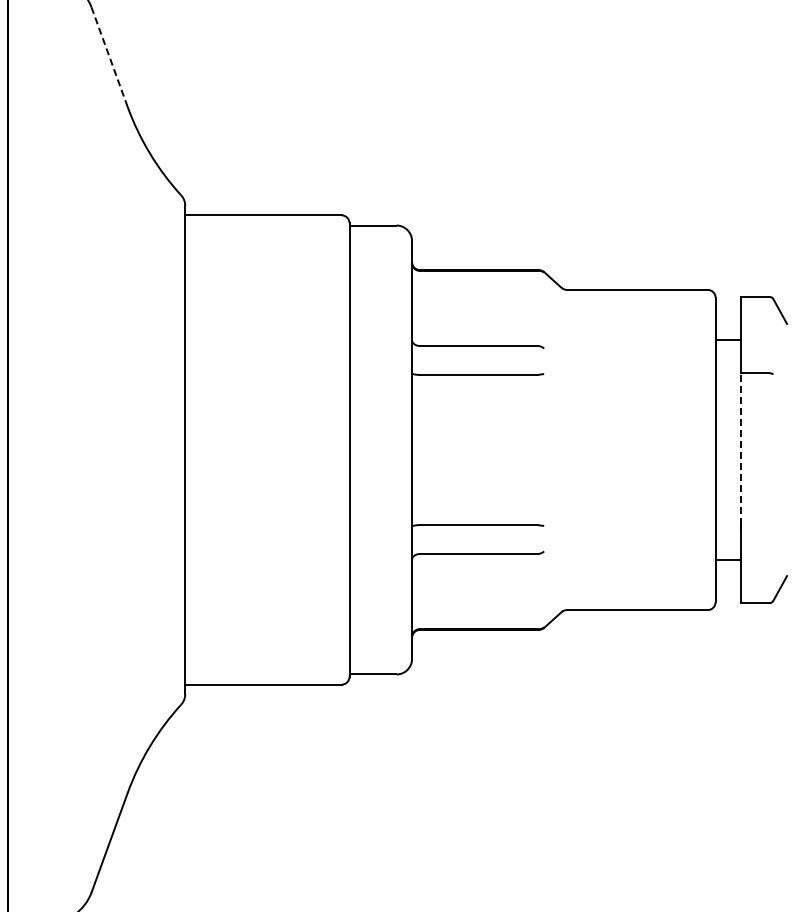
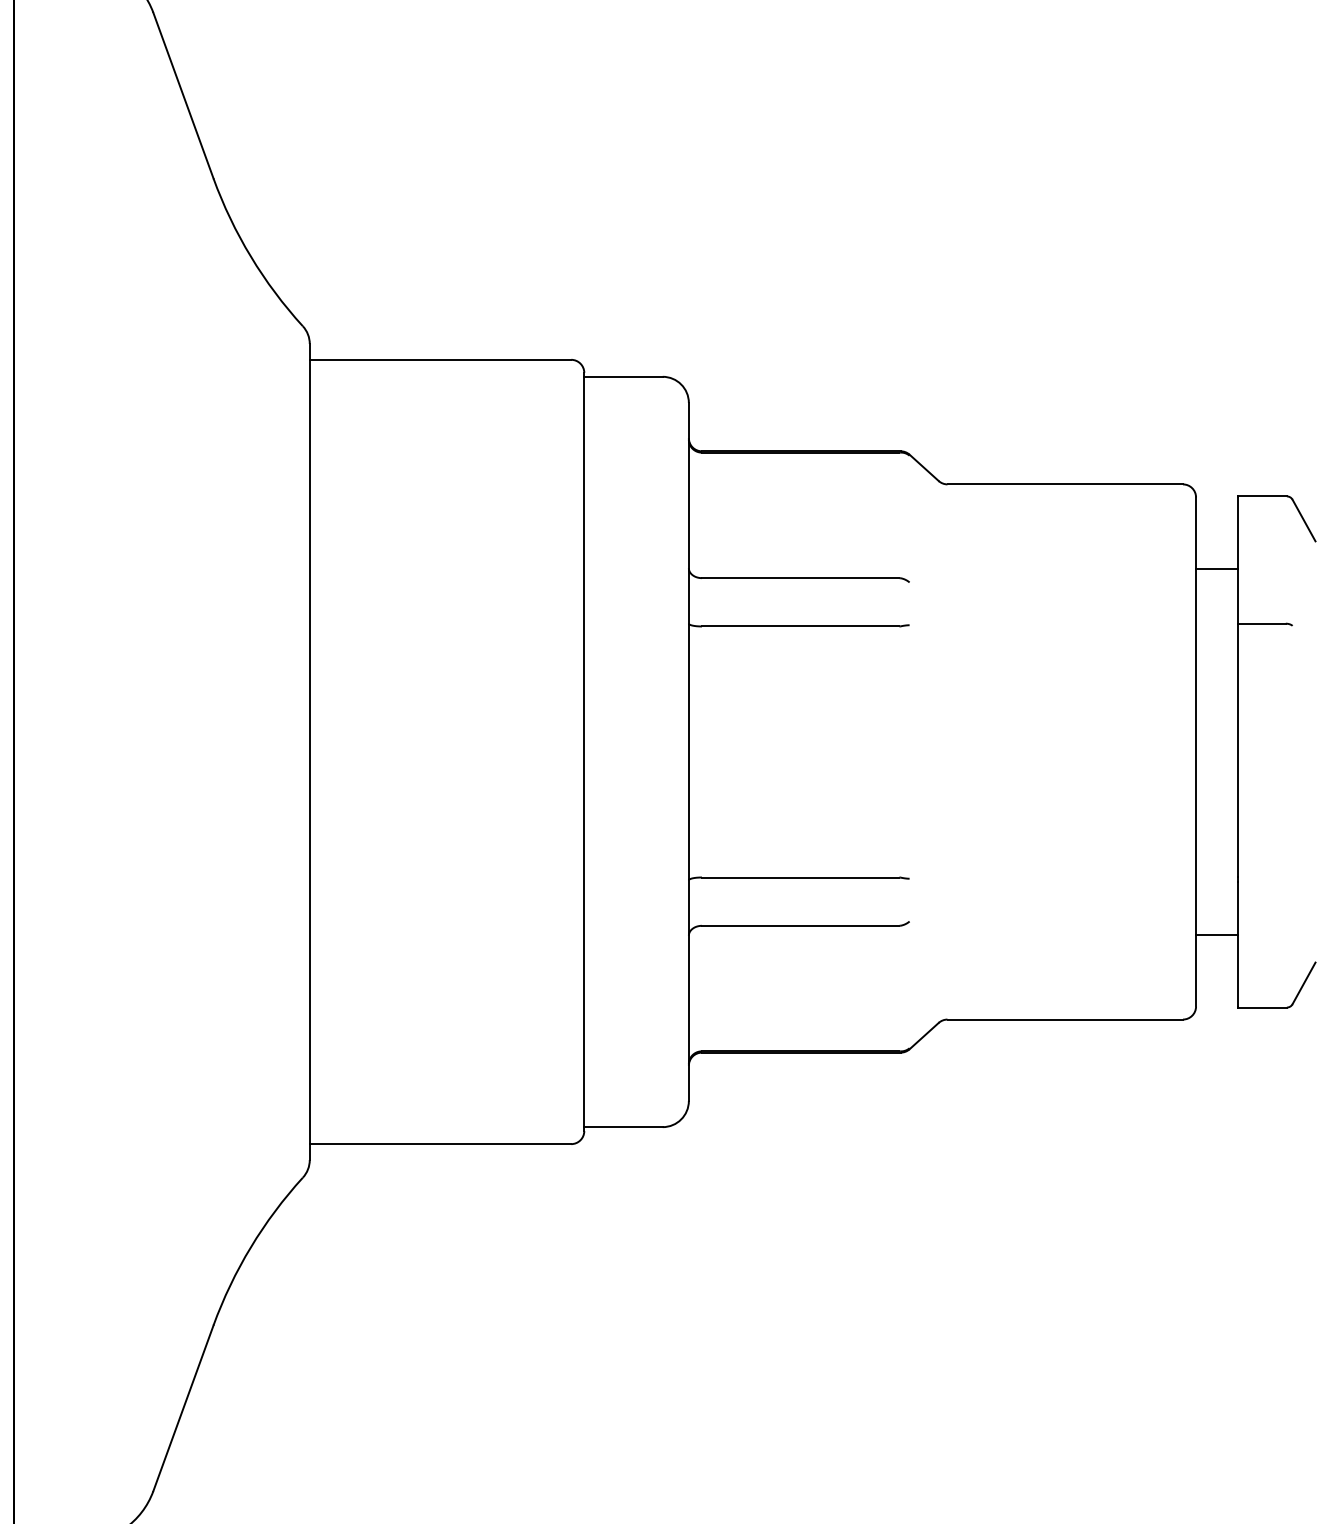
line: (109, 57) -> (183, 96), dashed -> solid
line: (740, 448) -> (1237, 749), dashed -> solid

